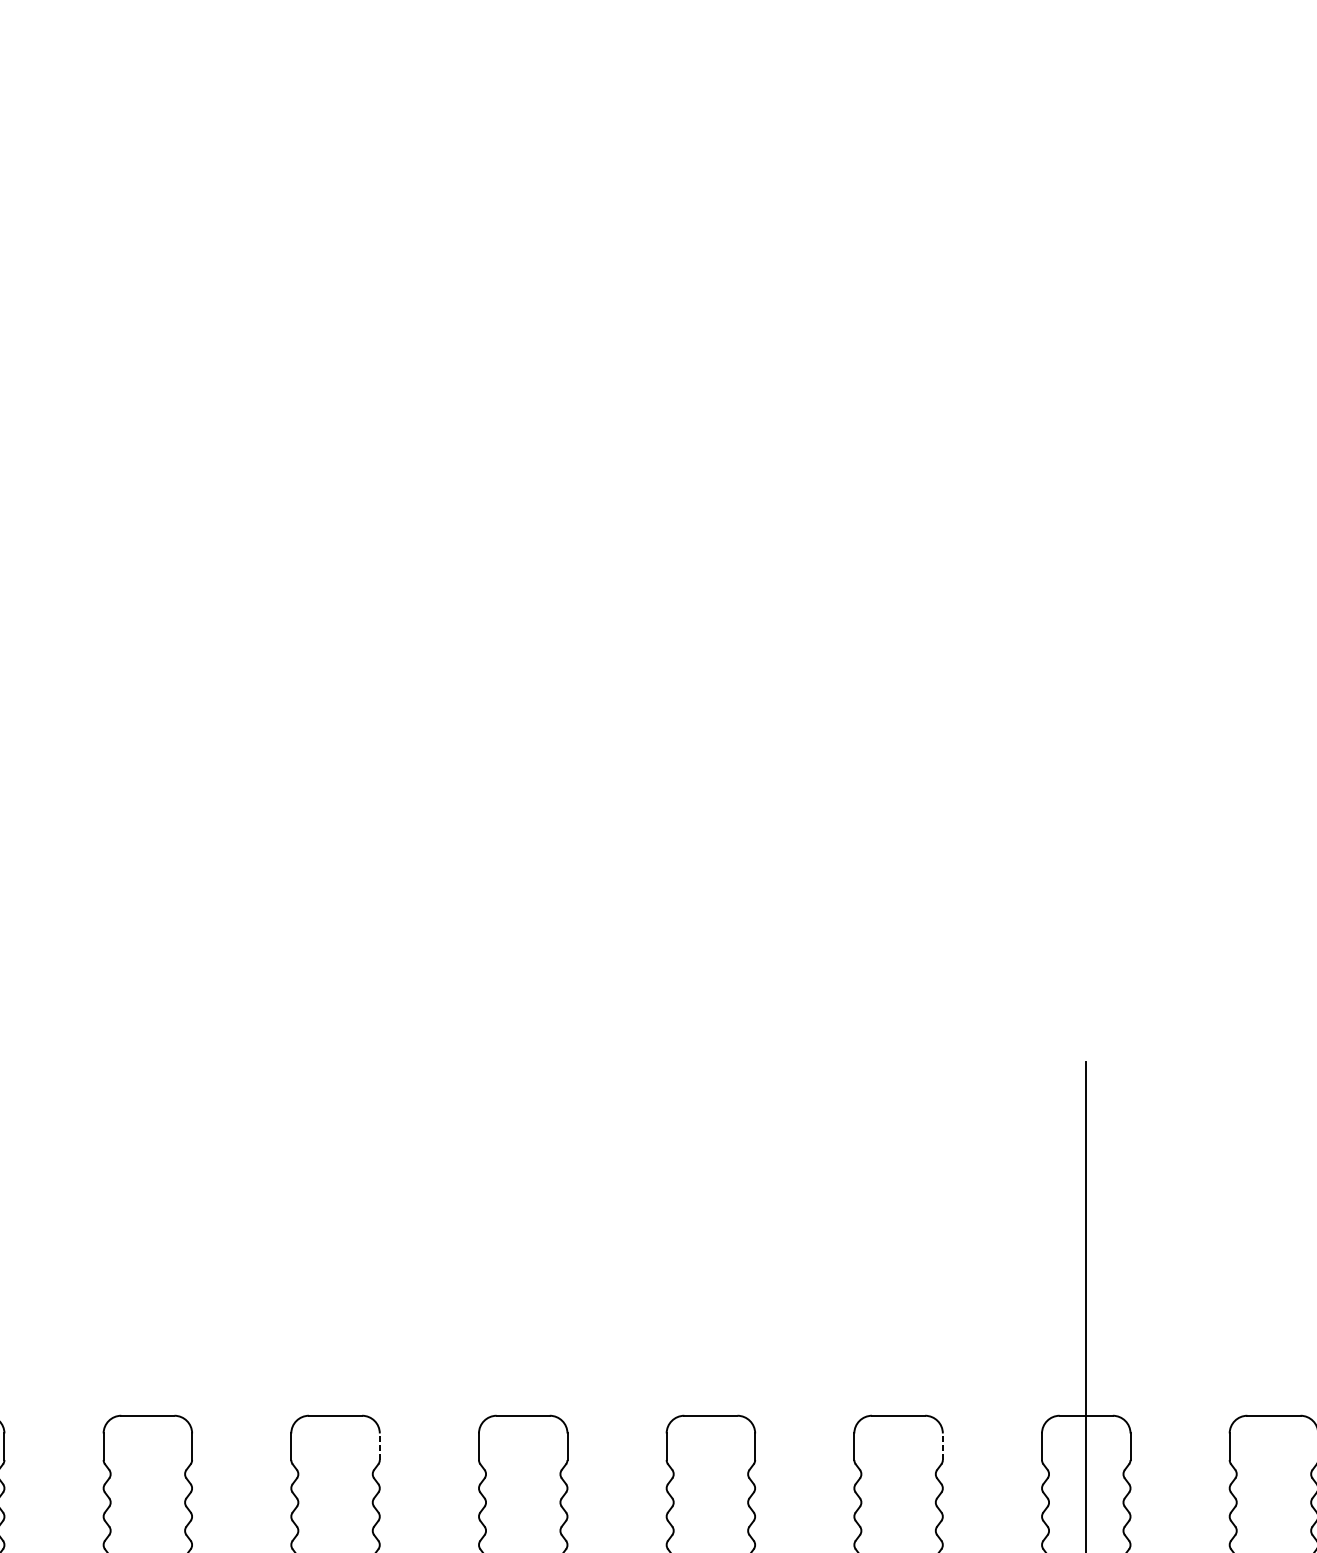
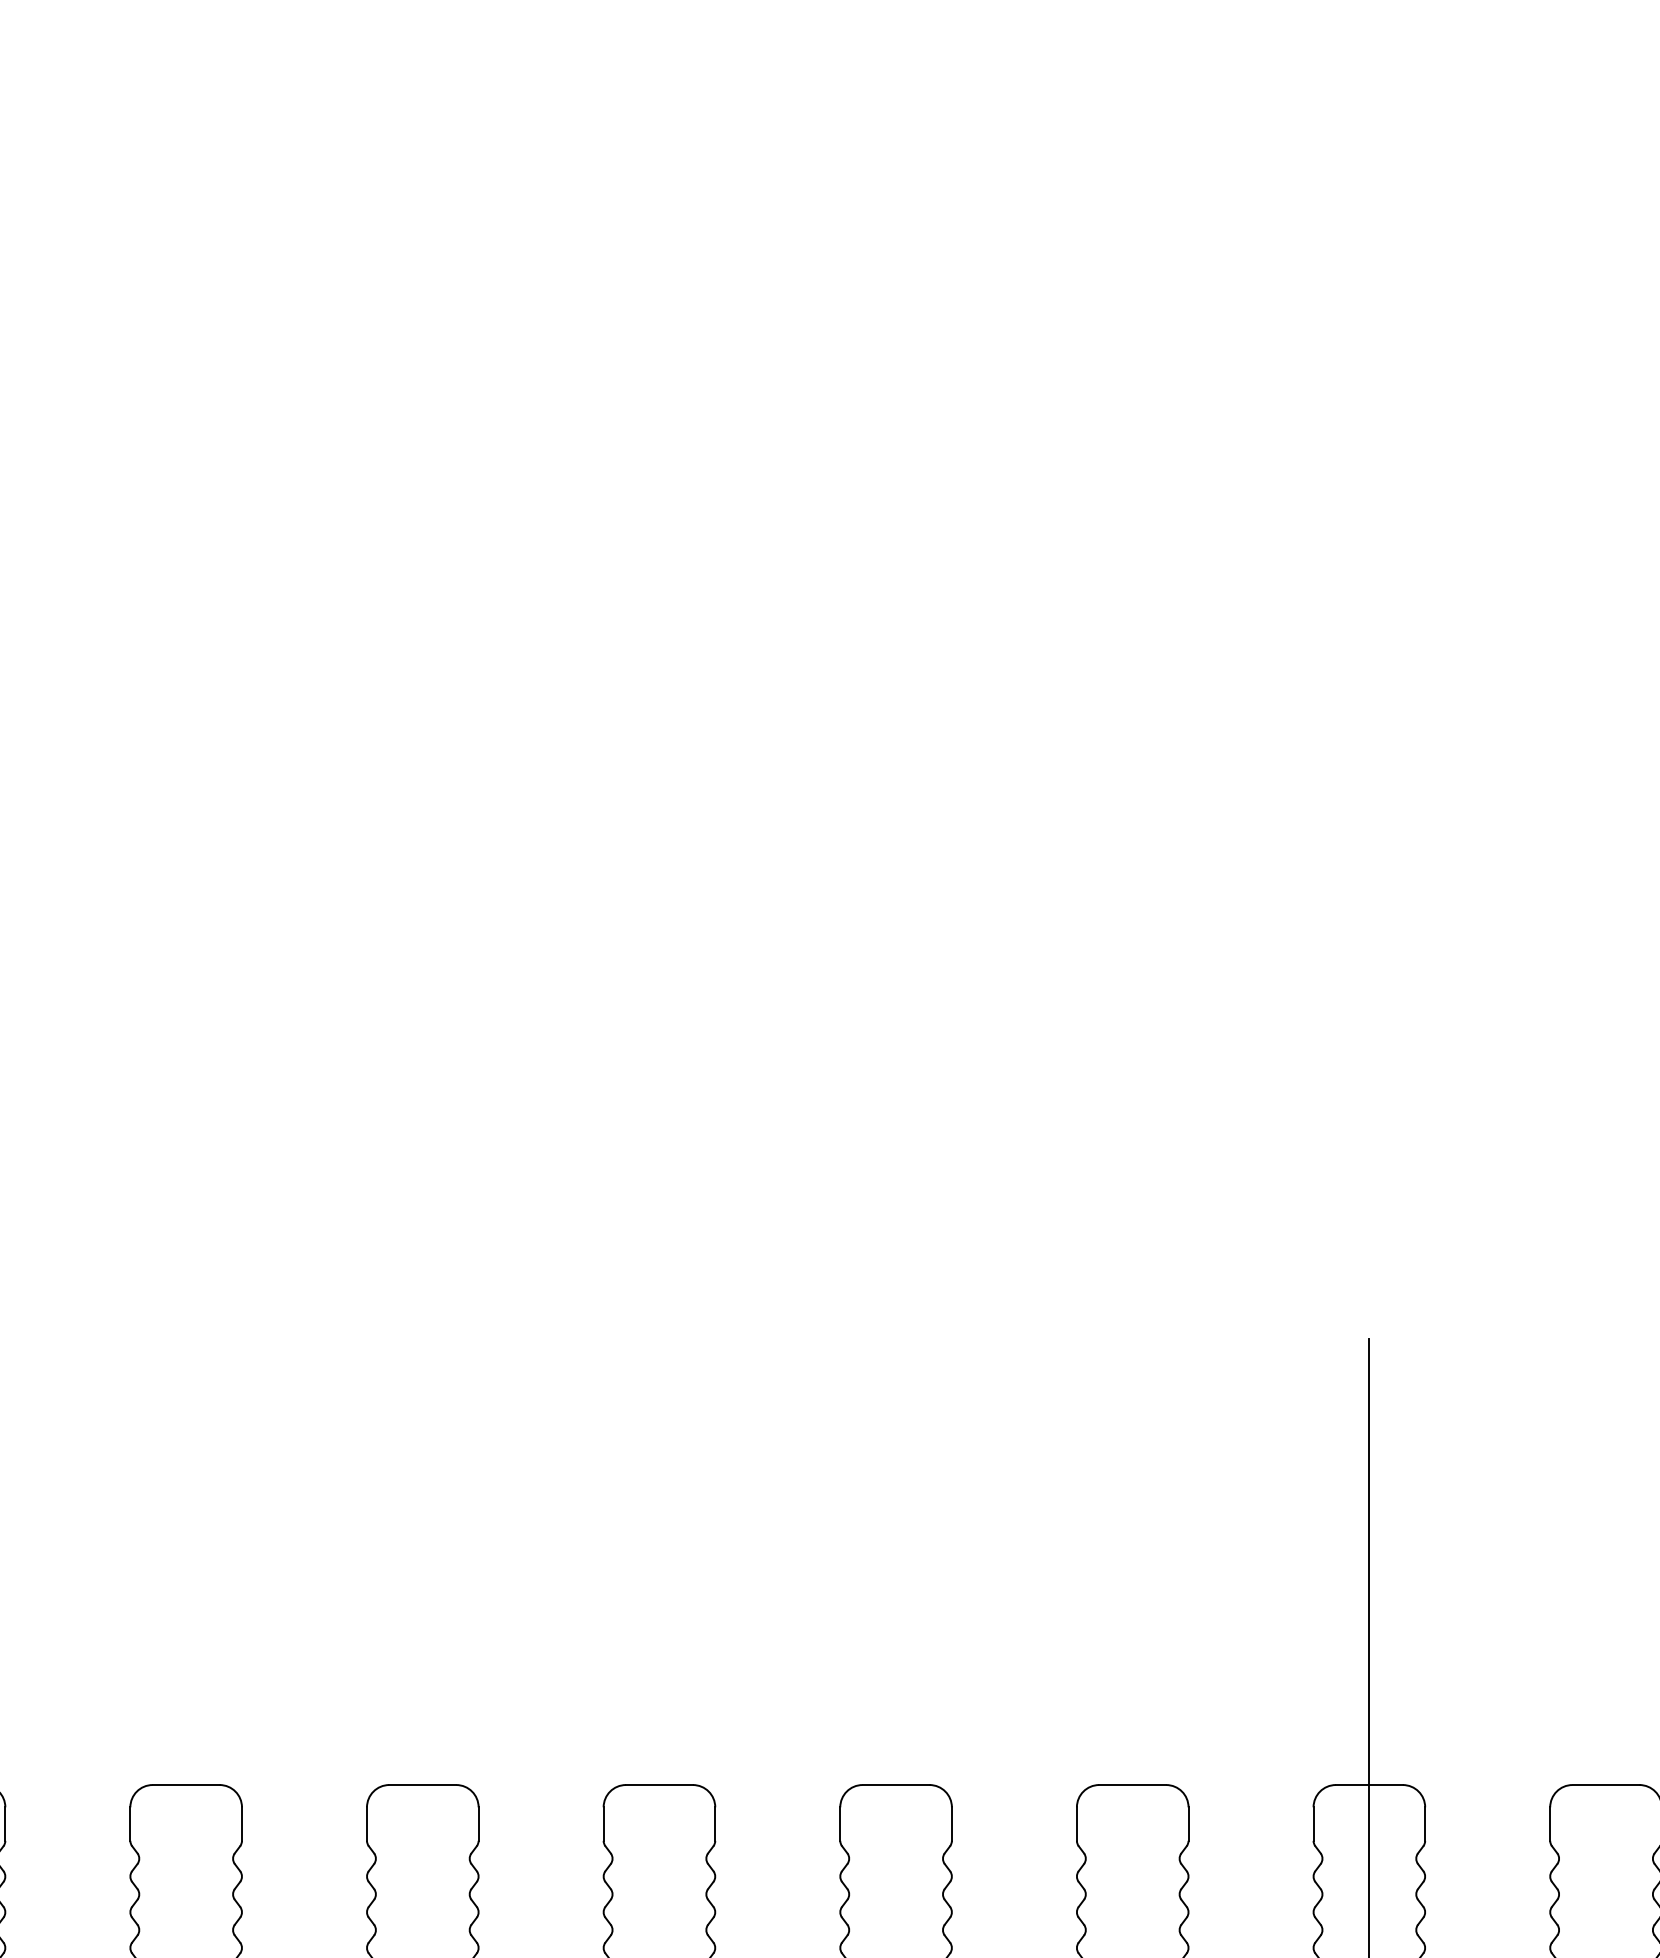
line: (379, 1447) -> (478, 1824), dashed -> solid
line: (942, 1447) -> (1188, 1824), dashed -> solid

